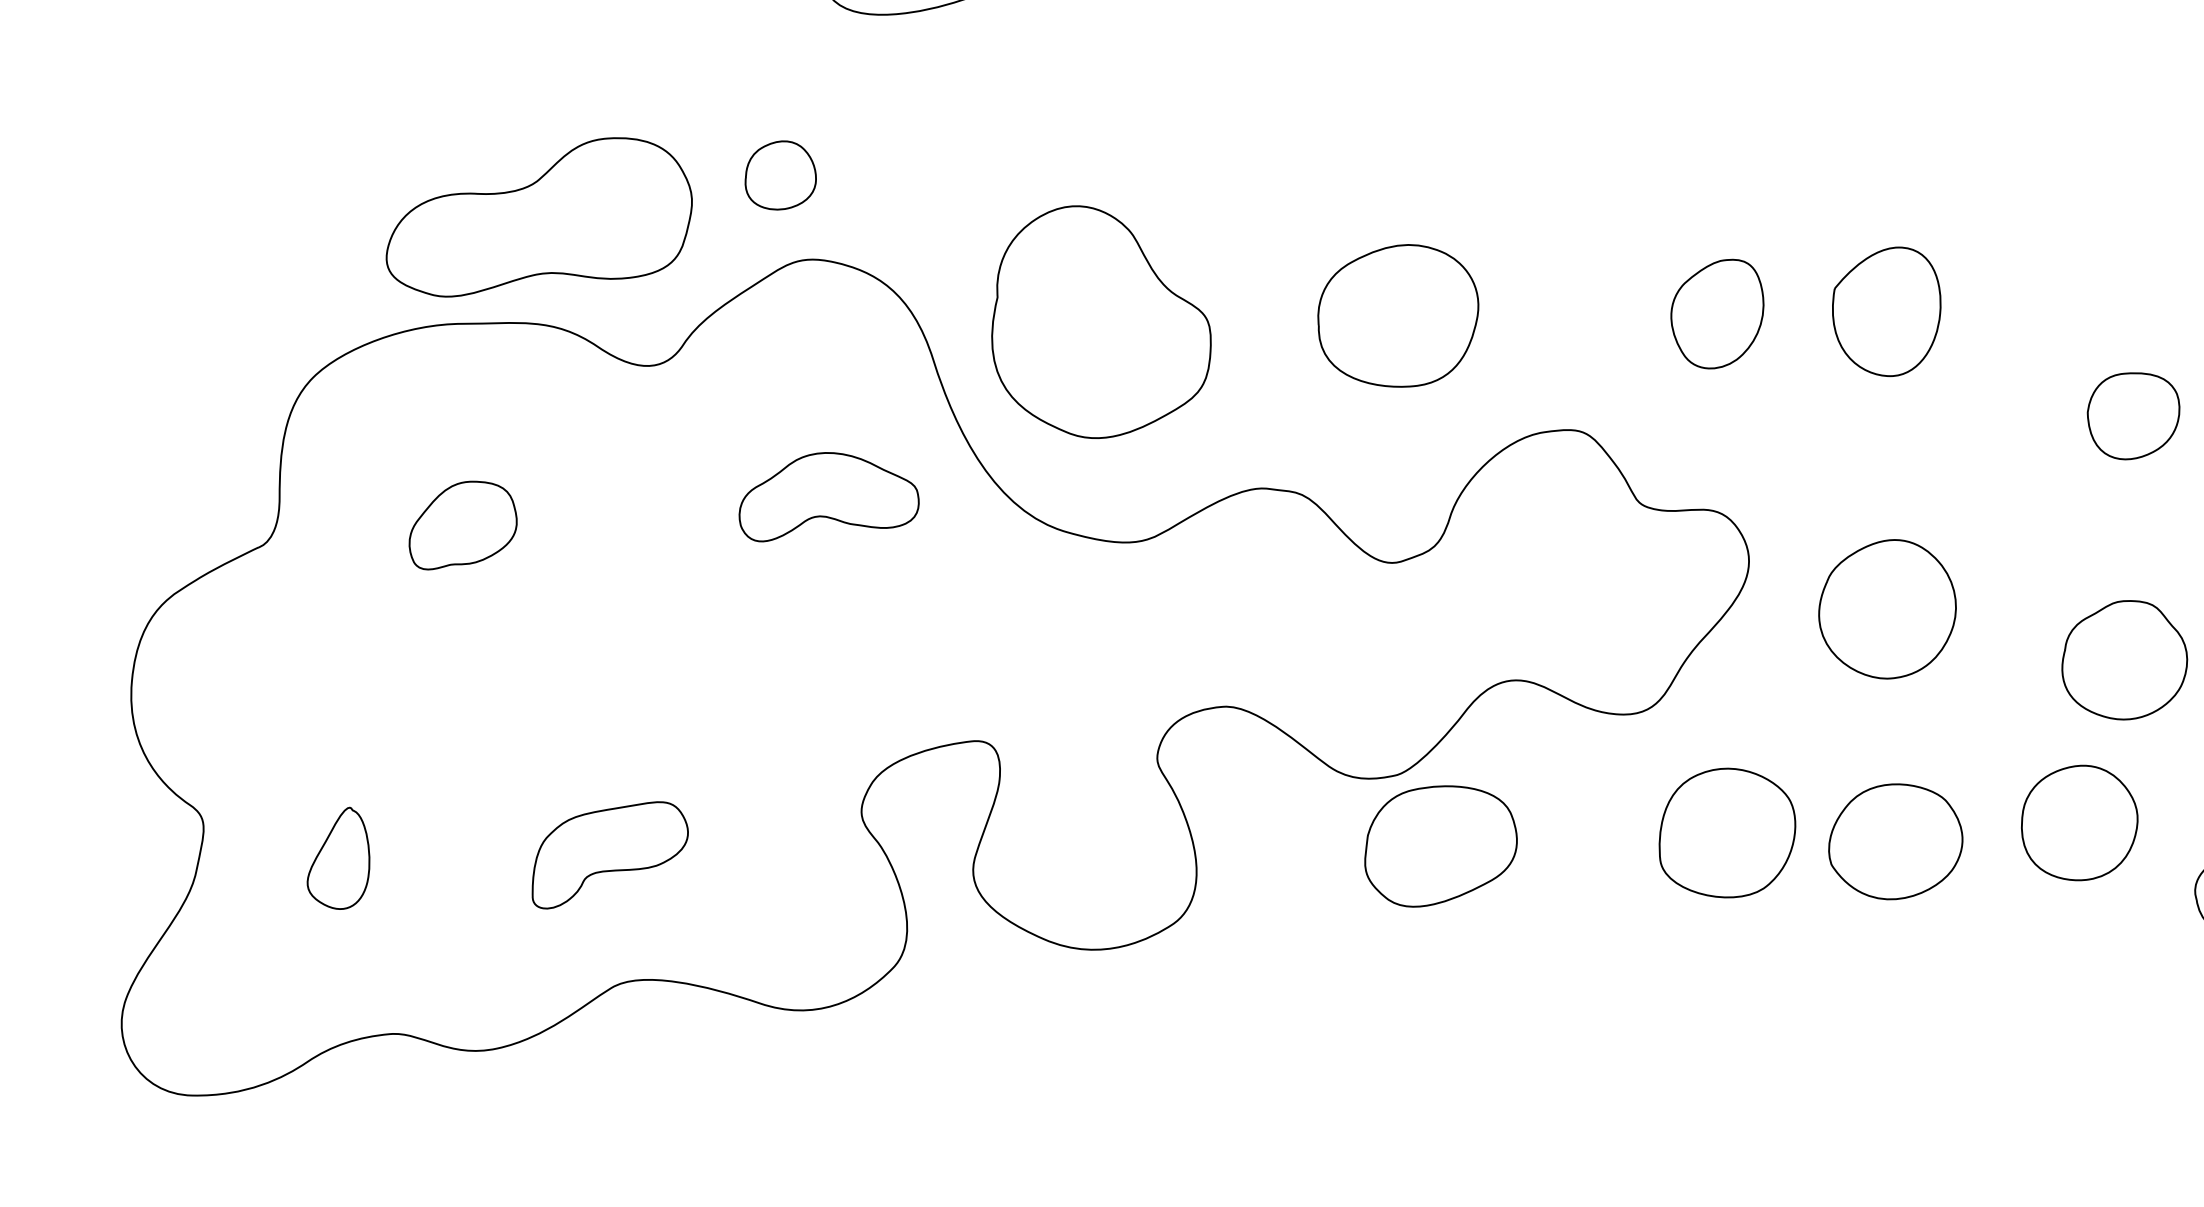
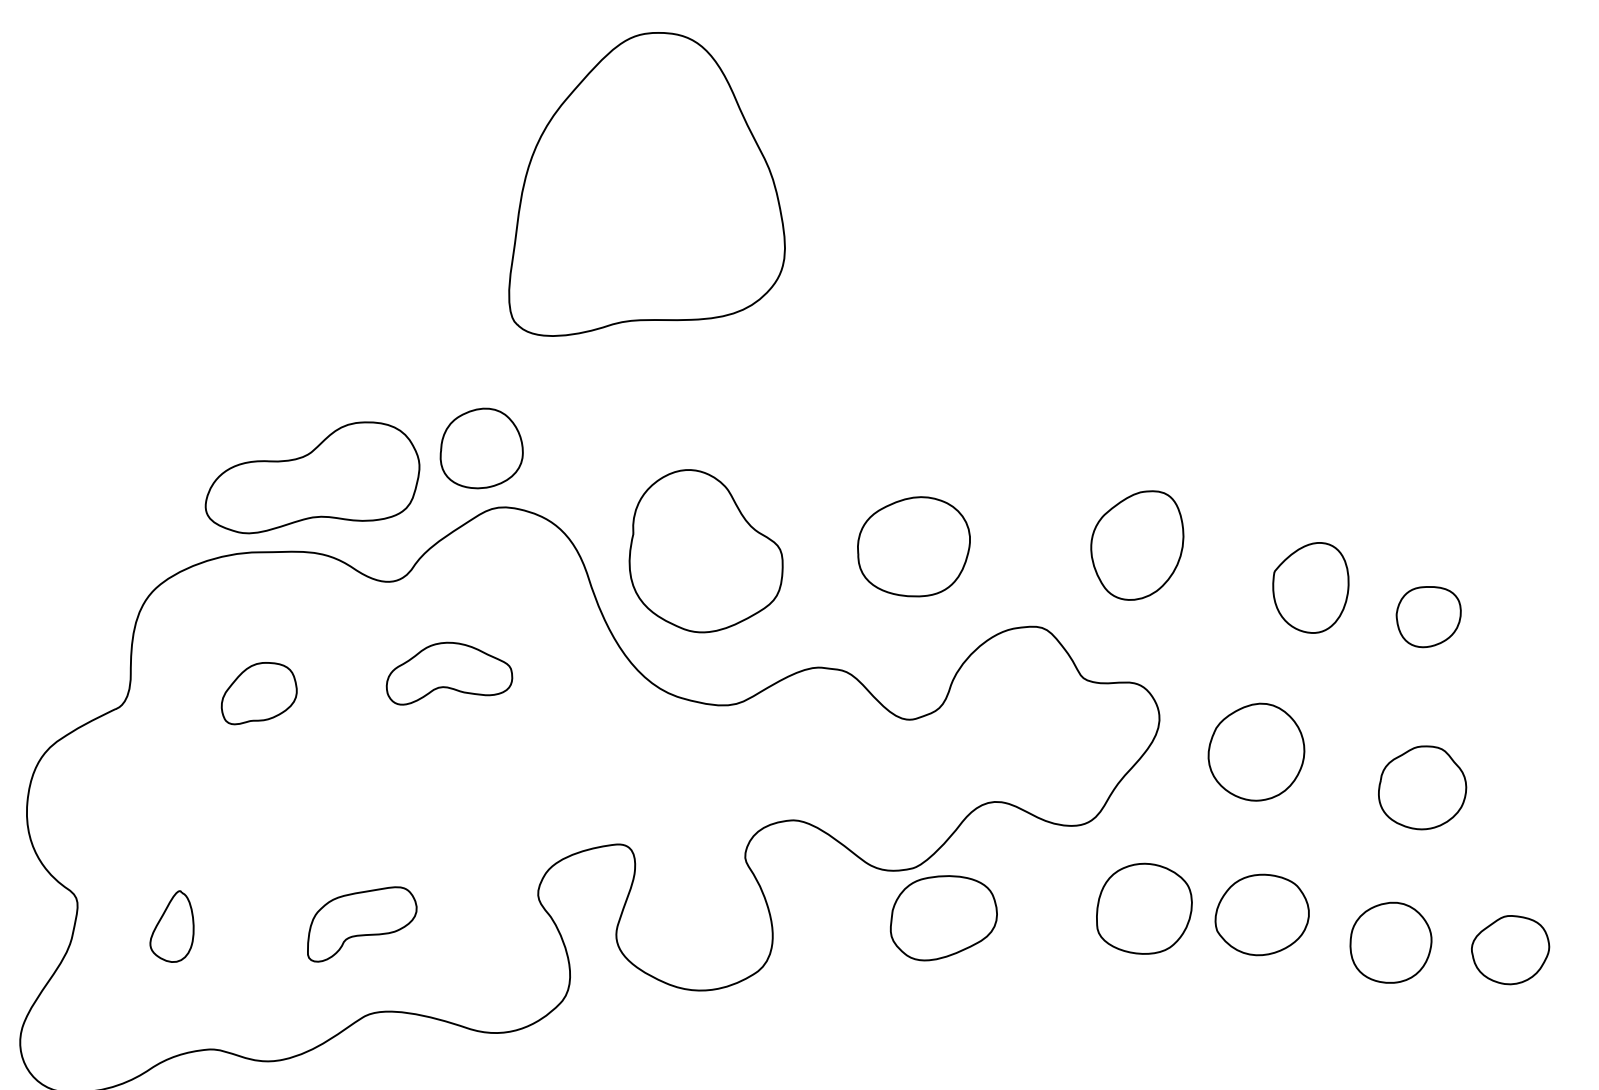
part: (780, 175) -> (481, 448), size x1.67
part: (1886, 311) -> (1310, 587), moved
part: (1717, 314) -> (1137, 545), size x1.43
part: (829, 496) -> (449, 673), moved
part: (2078, 822) -> (1390, 942), moved

